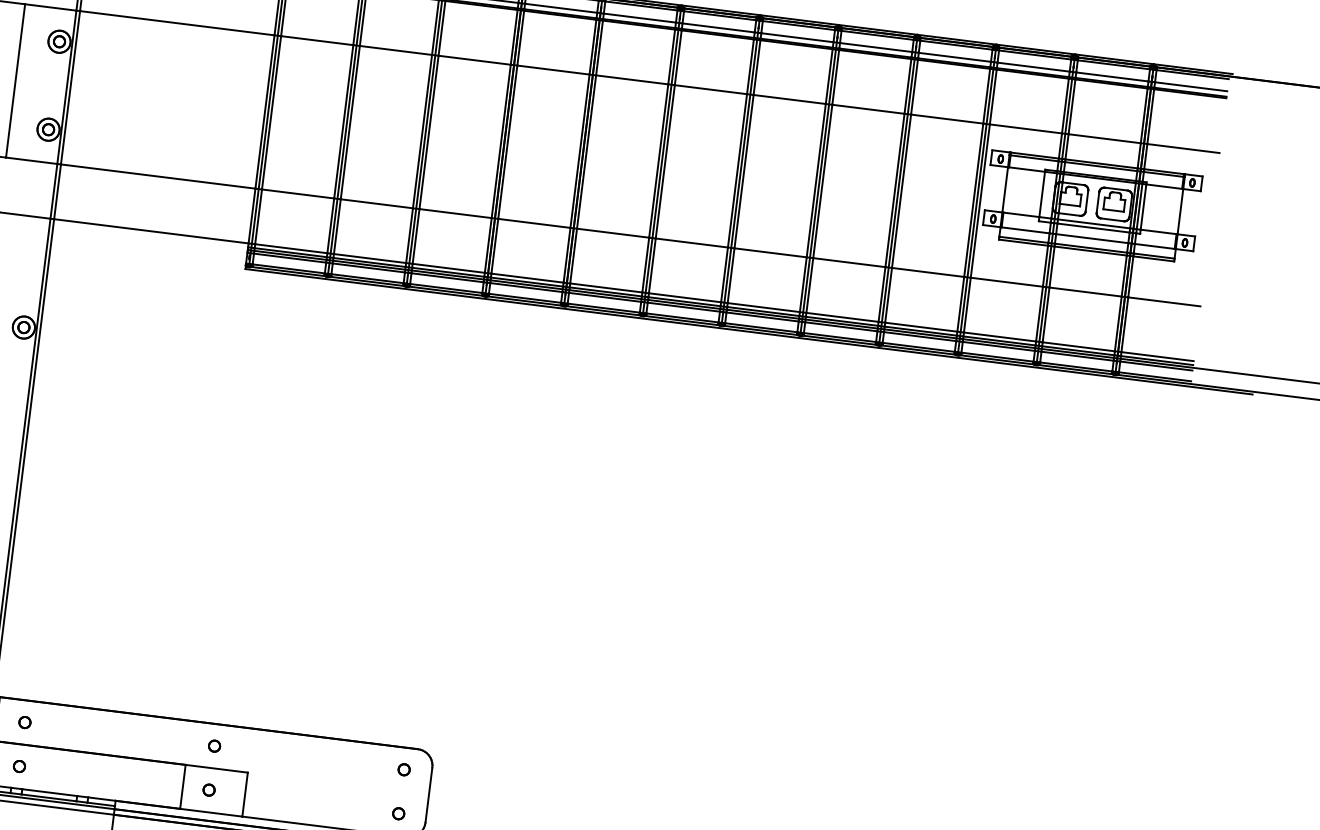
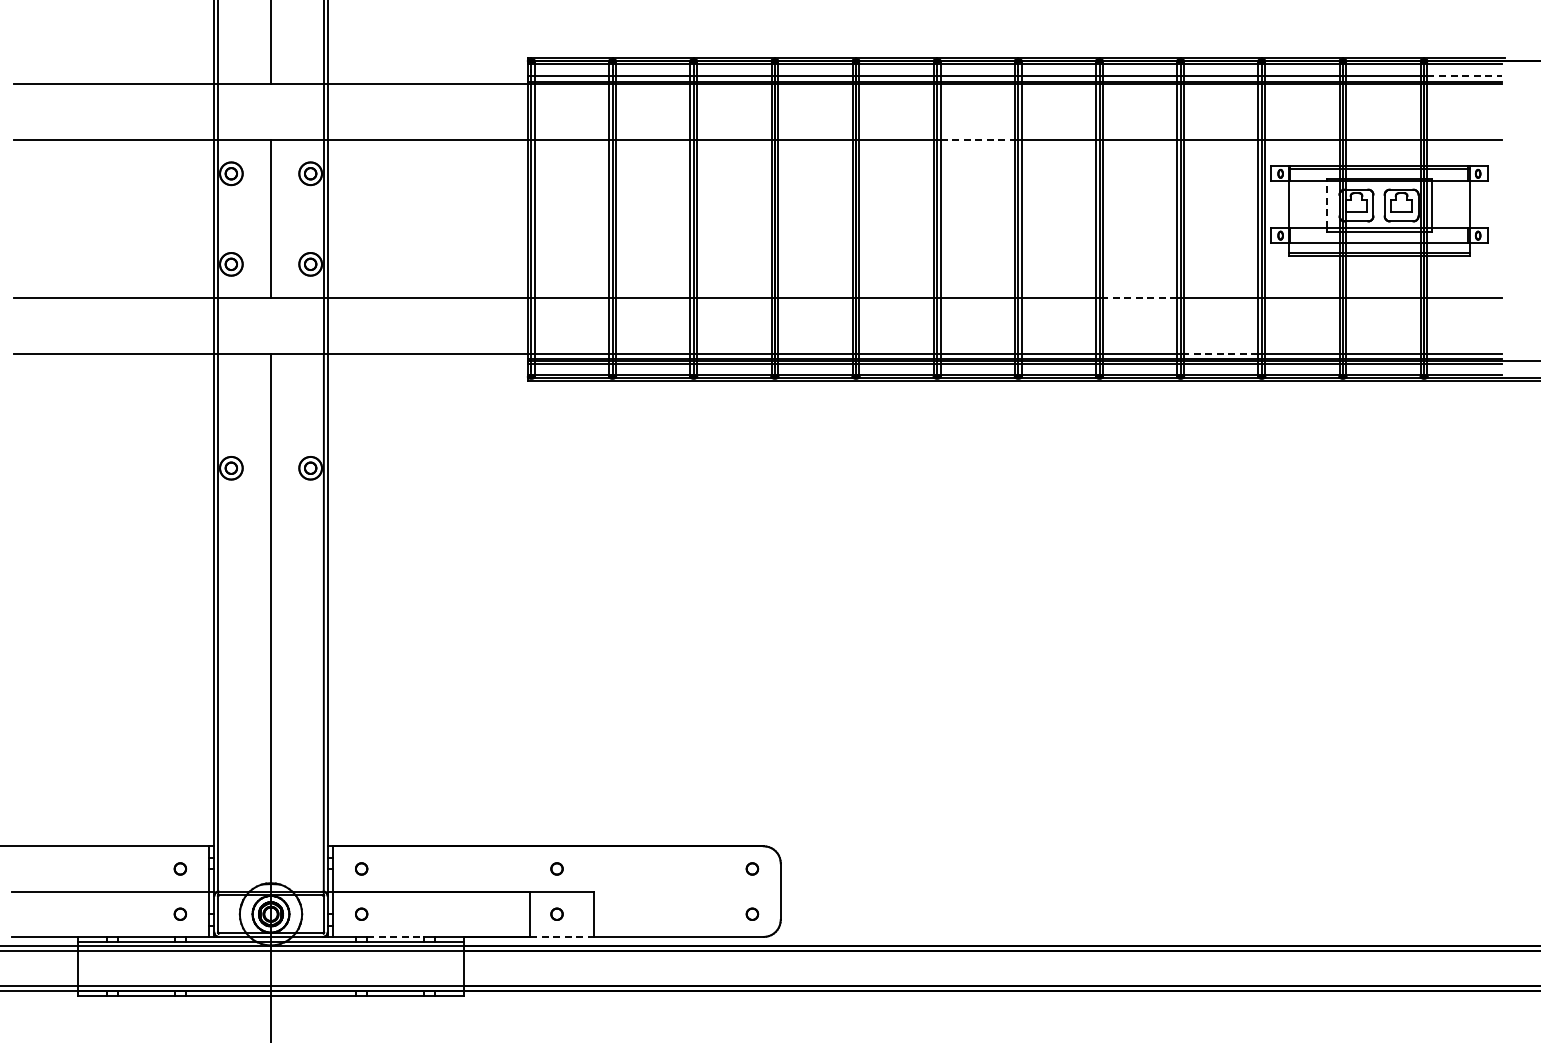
line: (1191, 86) -> (1465, 76), solid -> dashed
line: (711, 90) -> (978, 140), solid -> dashed
line: (1042, 194) -> (1327, 204), solid -> dashed
line: (848, 262) -> (1139, 298), solid -> dashed
line: (920, 327) -> (1220, 354), solid -> dashed
line: (50, 792) -> (396, 936), solid -> dashed
line: (211, 812) -> (562, 936), solid -> dashed

